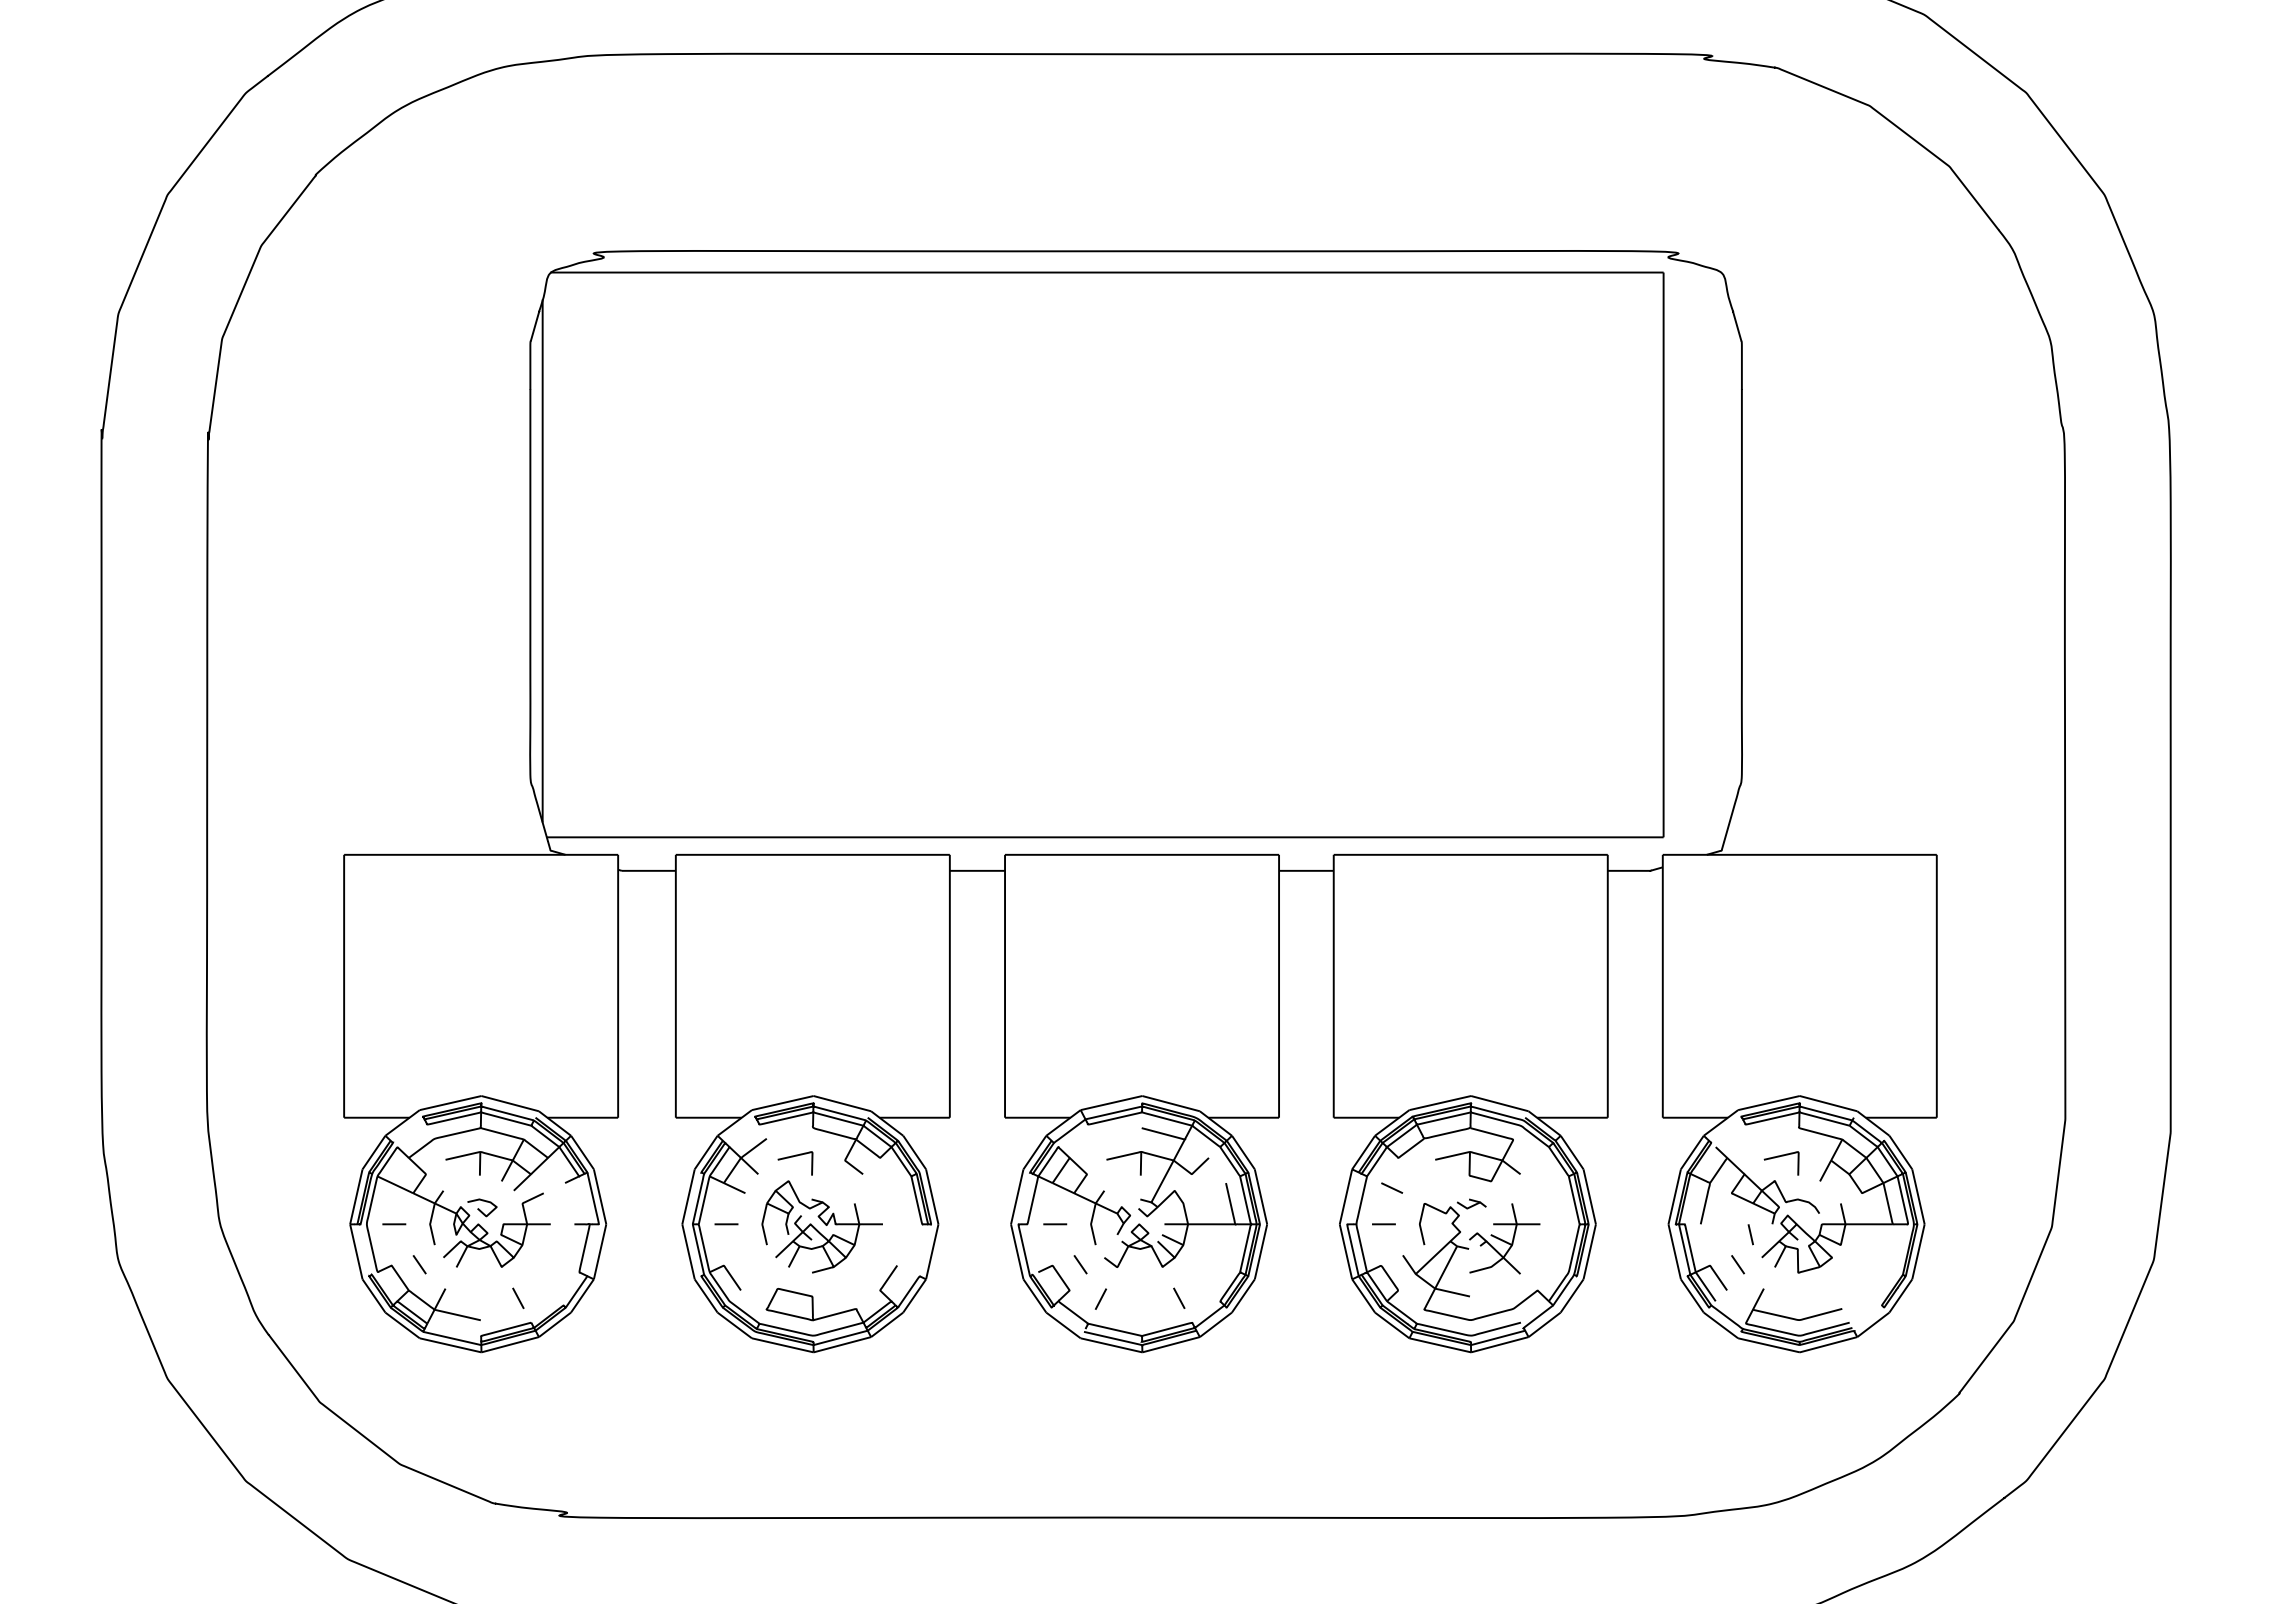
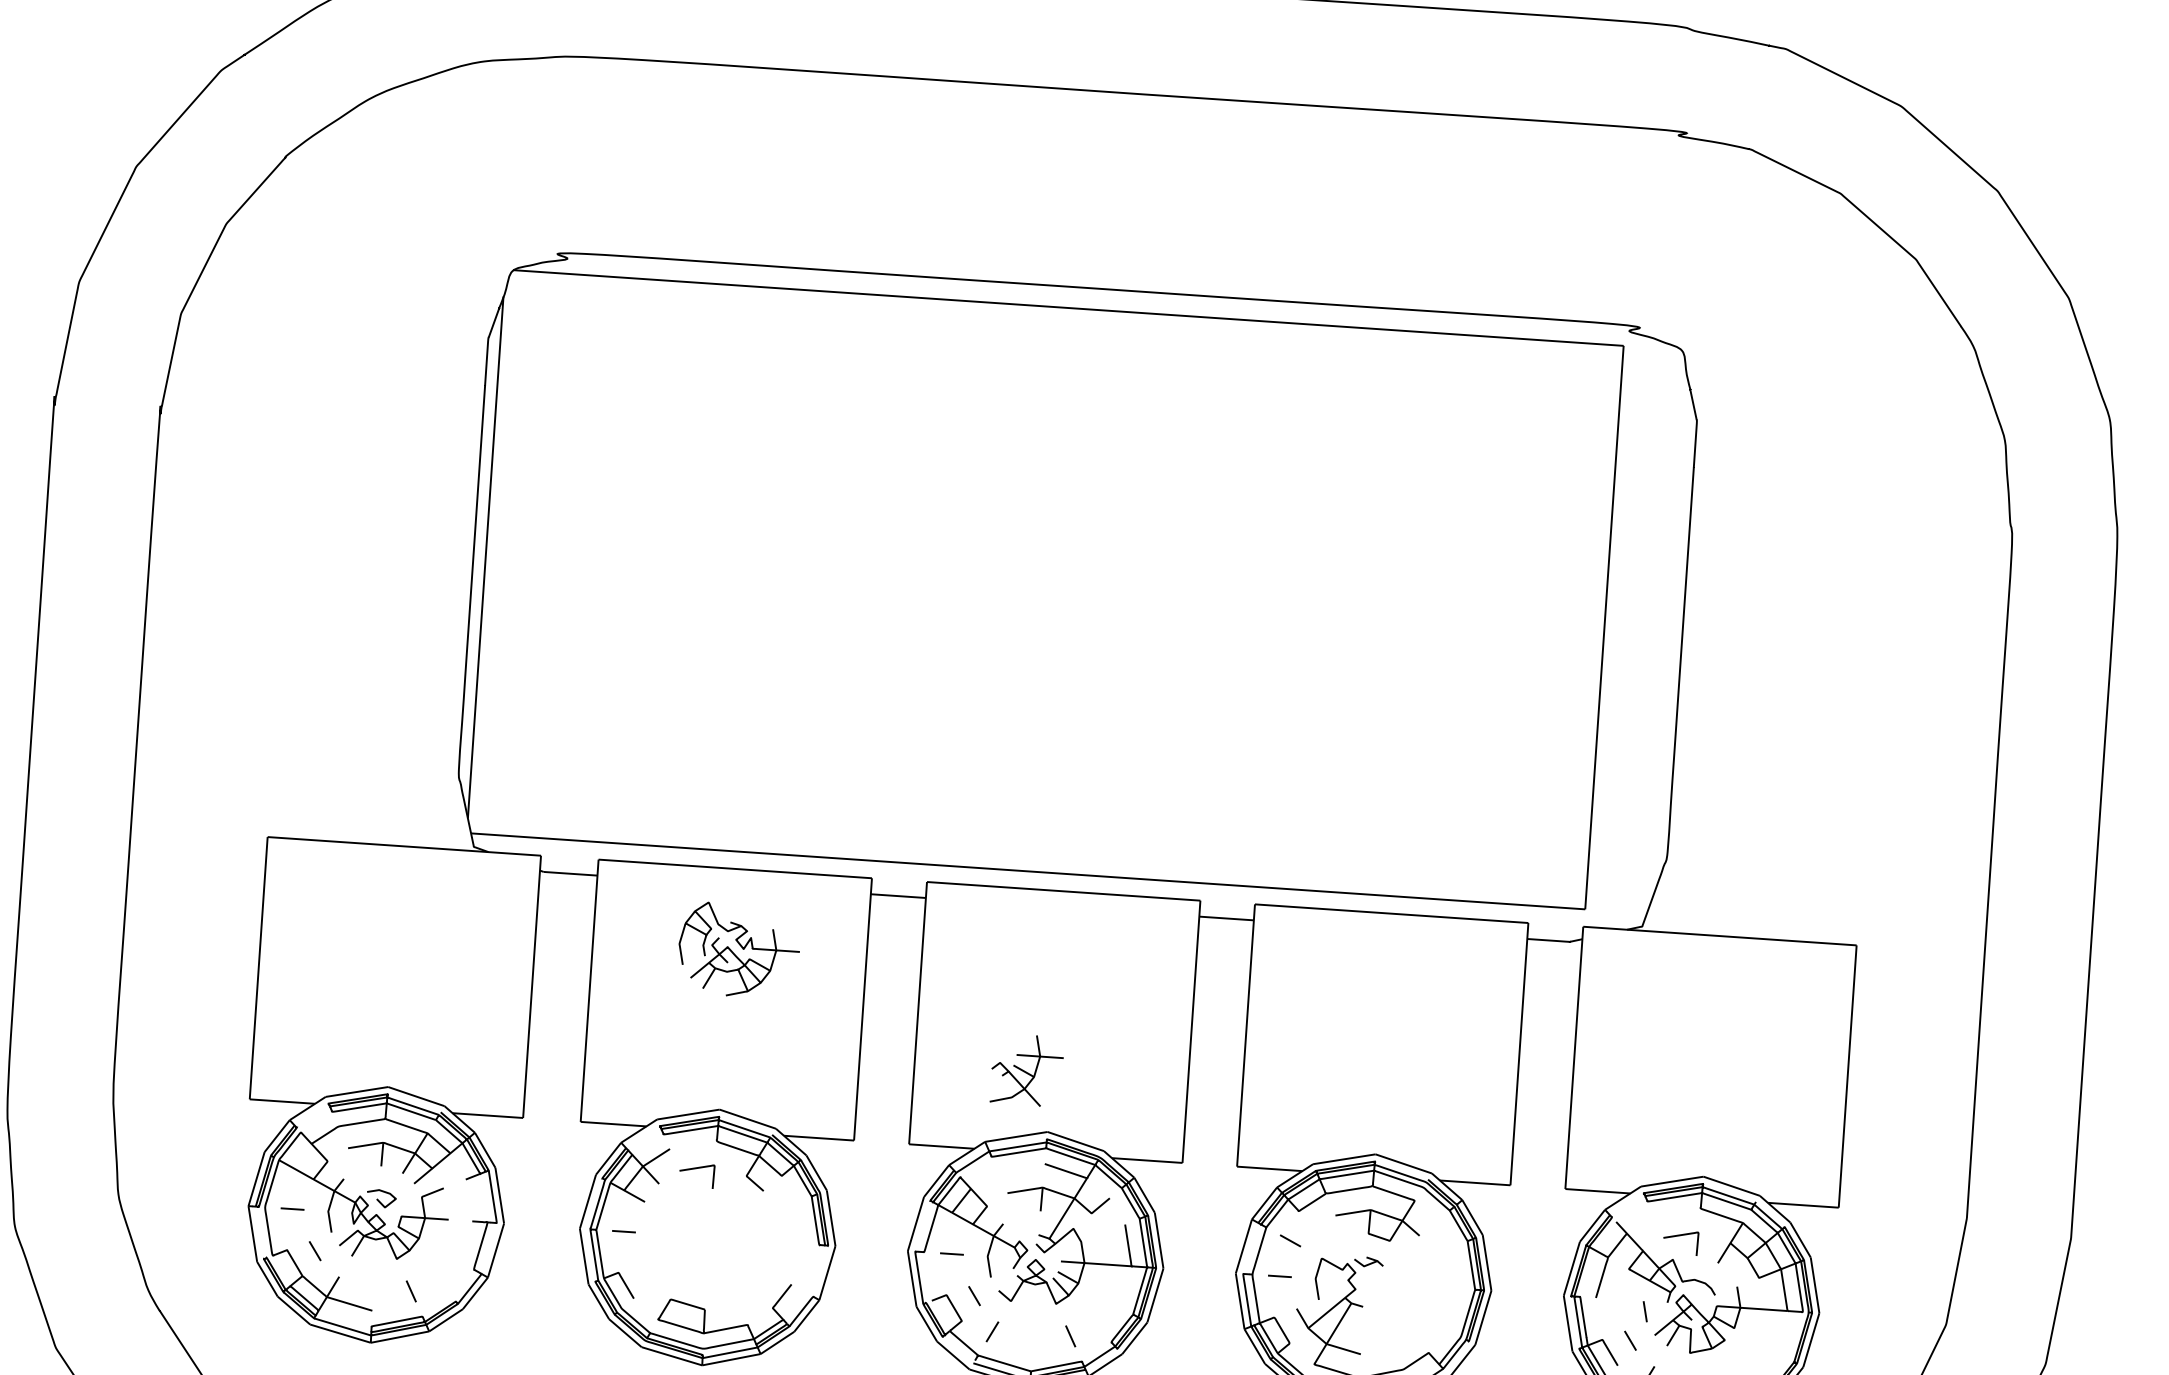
part: (821, 1226) -> (738, 950), moved
part: (1504, 1238) -> (1026, 1069), moved

